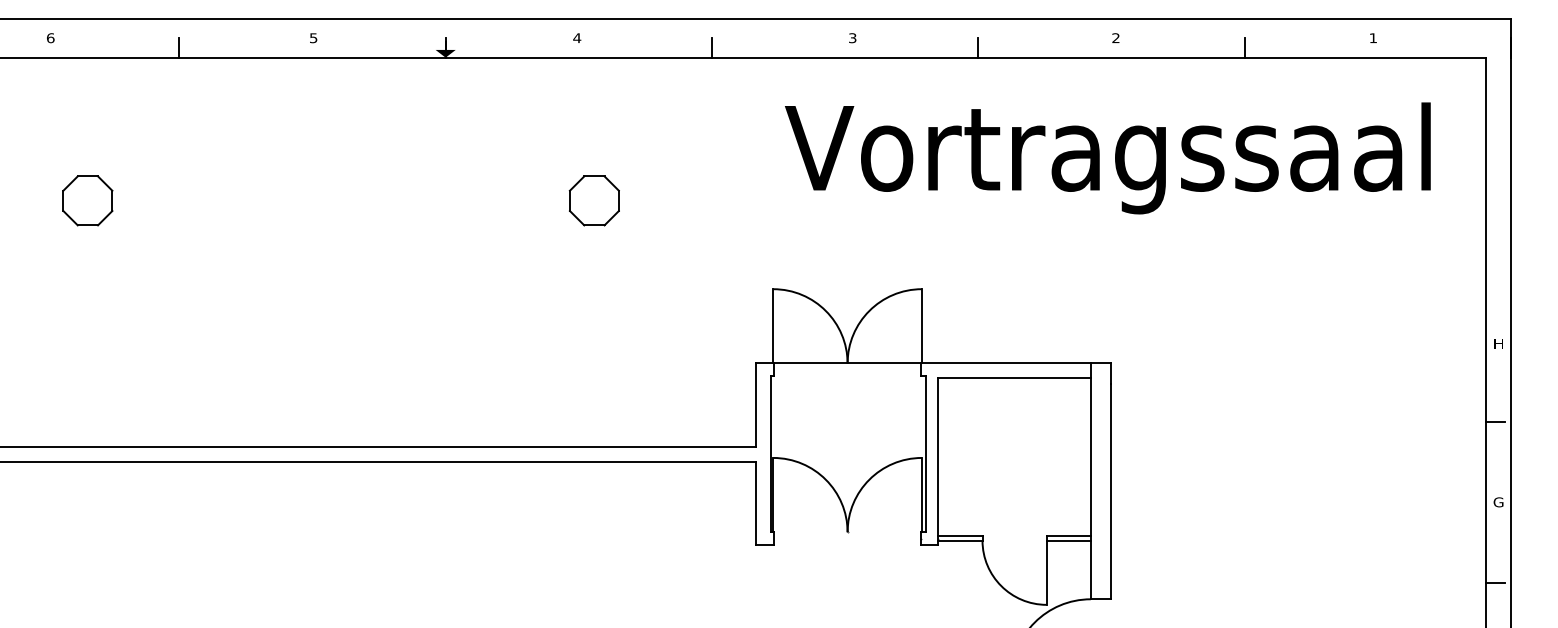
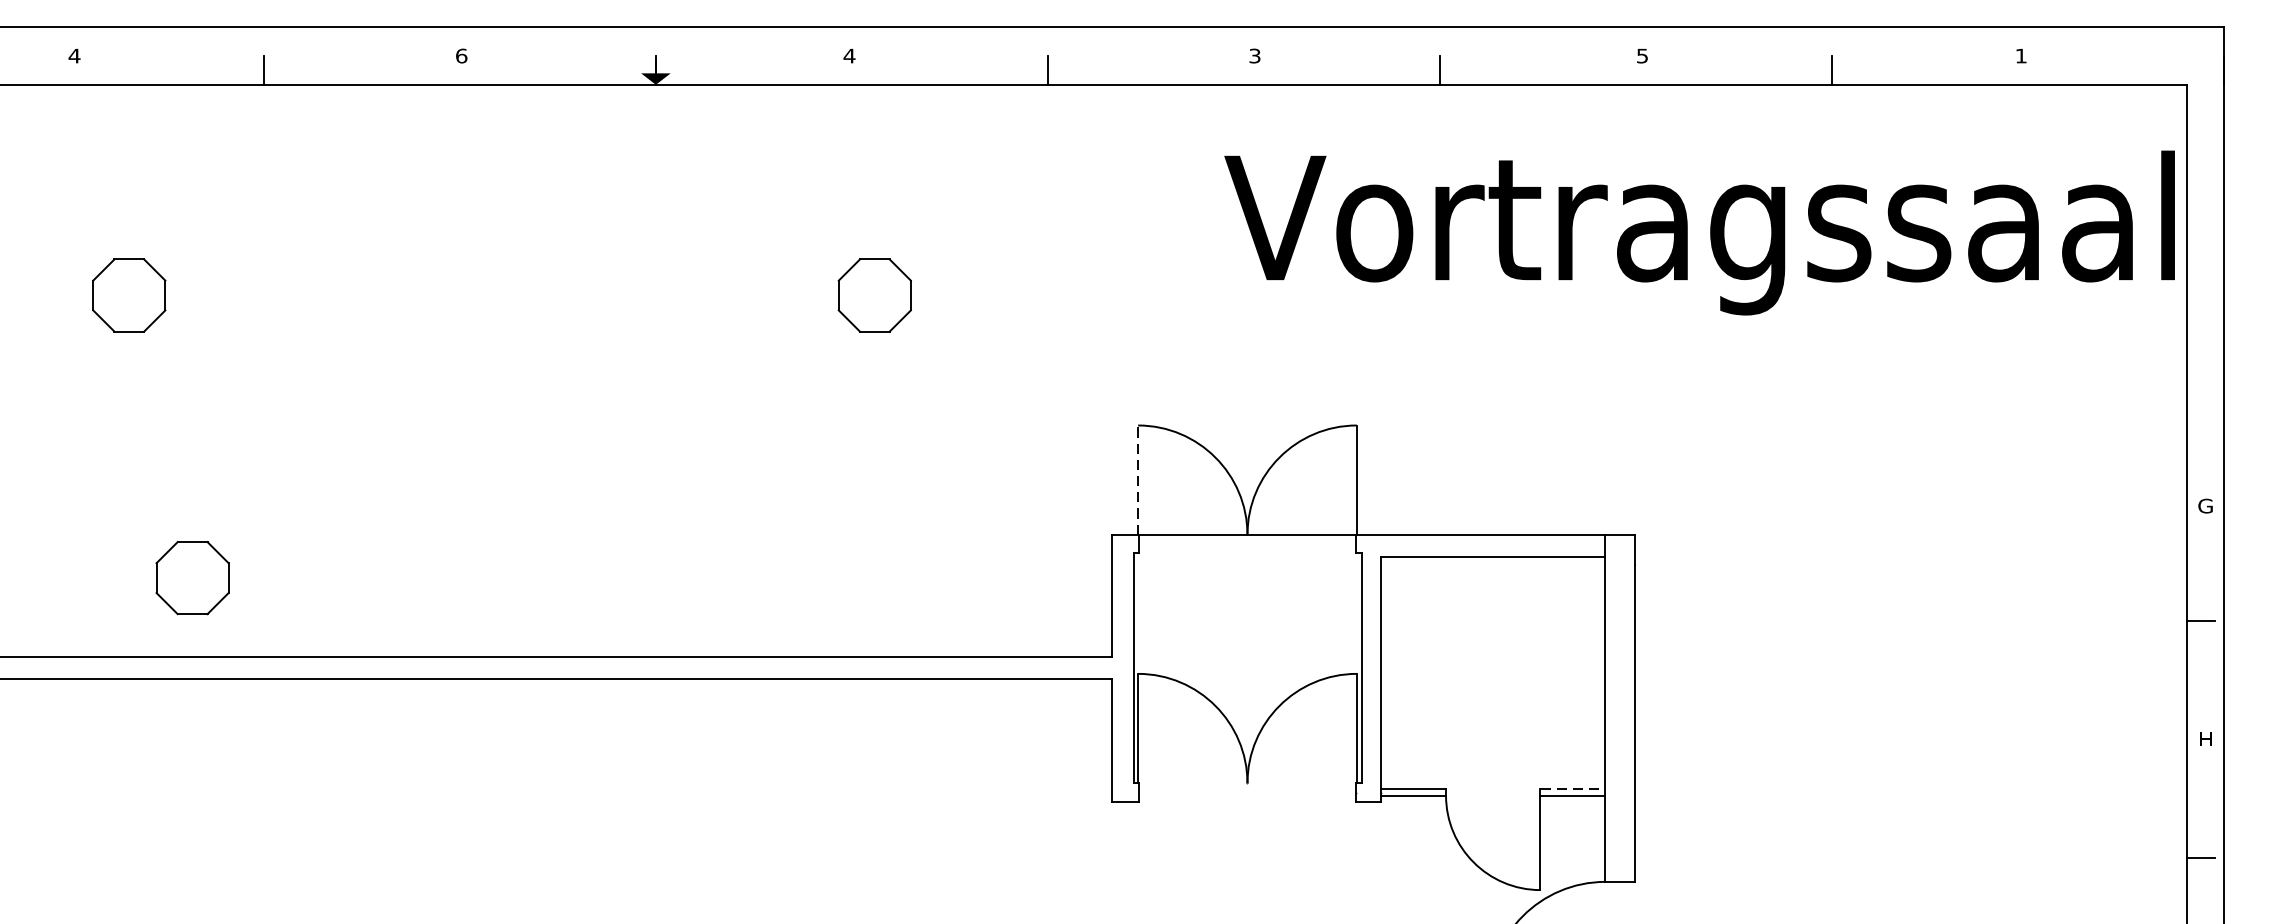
text: (50, 38) -> (74, 56), 6 -> 4
text: (313, 38) -> (461, 56), 5 -> 6
text: (1115, 38) -> (1641, 56), 2 -> 5
text: (1107, 158) -> (1699, 233), moved
line: (773, 325) -> (1138, 478), solid -> dashed
text: (1498, 343) -> (2205, 505), H -> G
part: (130, 392) -> (192, 577), added
text: (1498, 502) -> (2205, 739), G -> H
line: (1069, 536) -> (1574, 789), solid -> dashed

